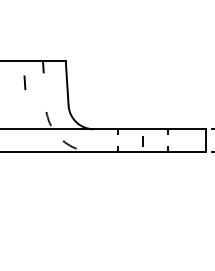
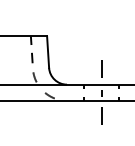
line: (24, 82) -> (31, 57), moved
line: (142, 107) -> (101, 69), added
line: (142, 173) -> (101, 116), added

